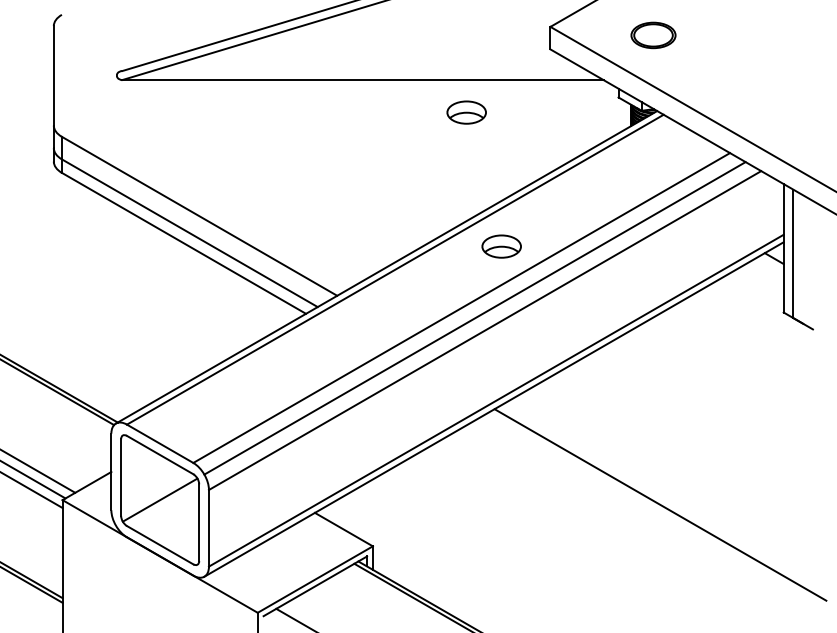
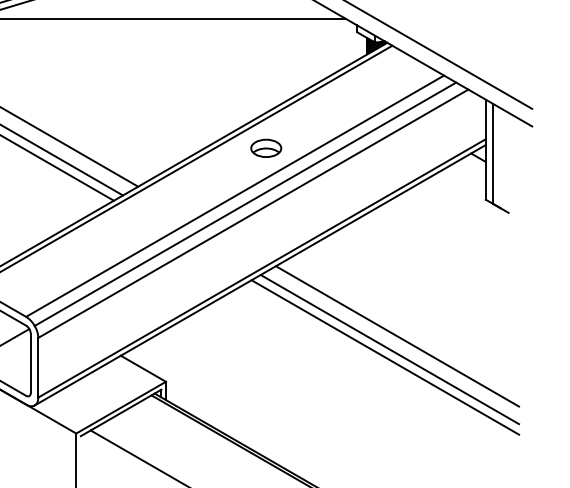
part: (466, 112) -> (238, 43), removed
line: (670, 487) -> (397, 335), added
line: (654, 514) -> (385, 357), added

